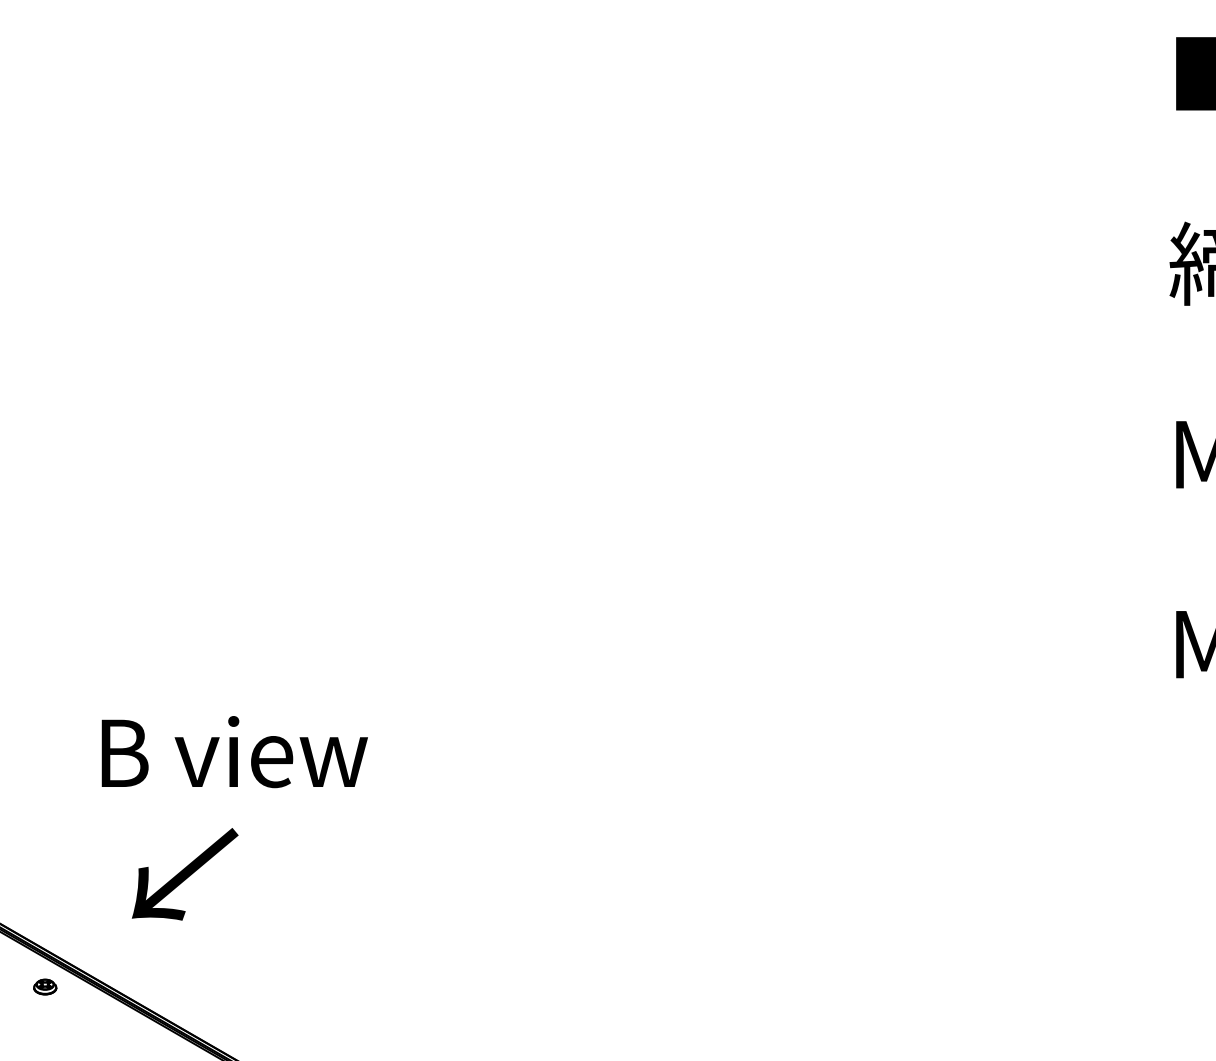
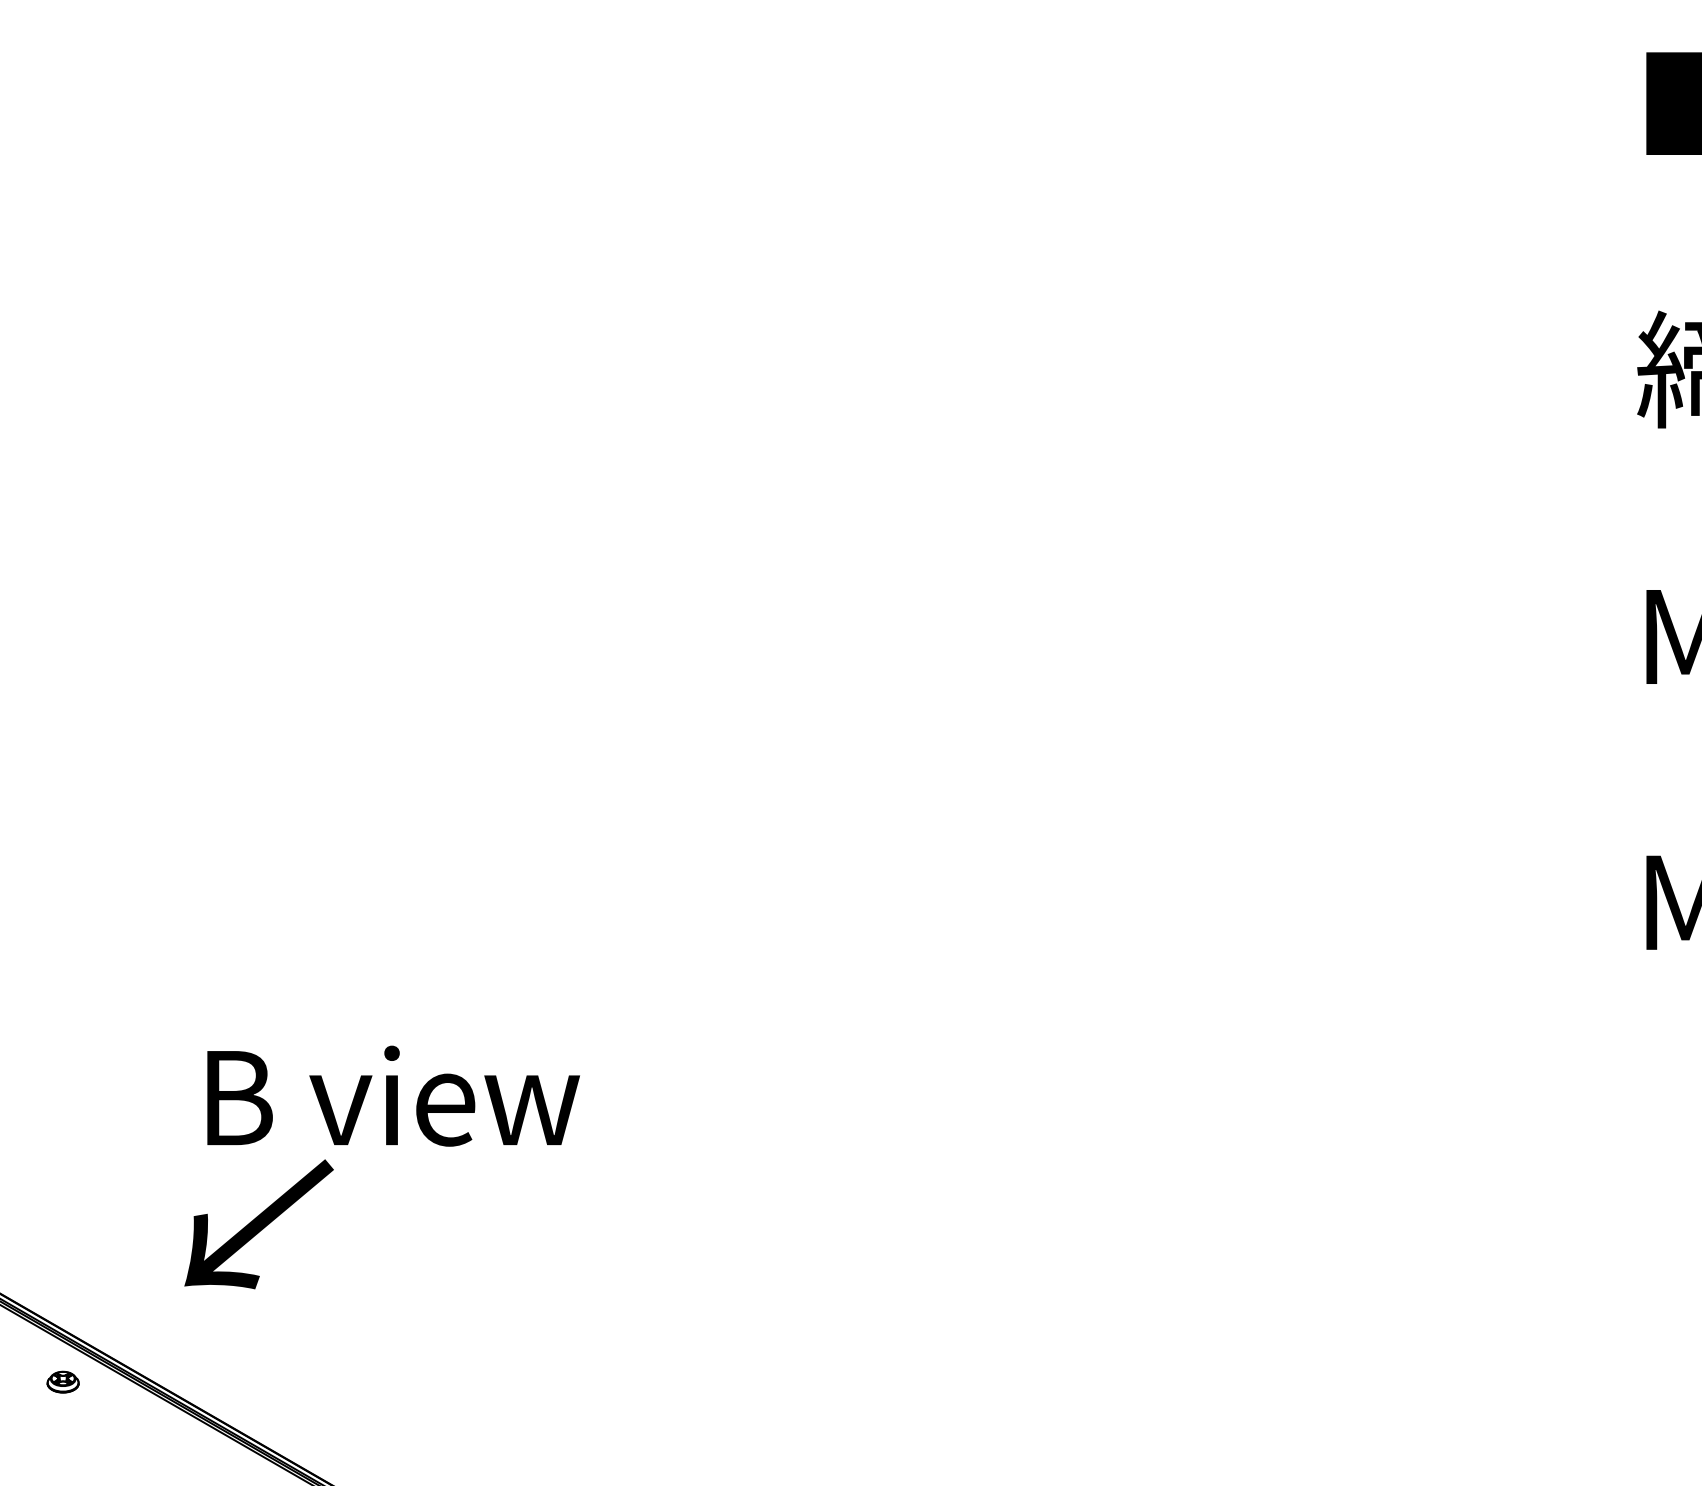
text: (234, 751) -> (393, 1095), moved

